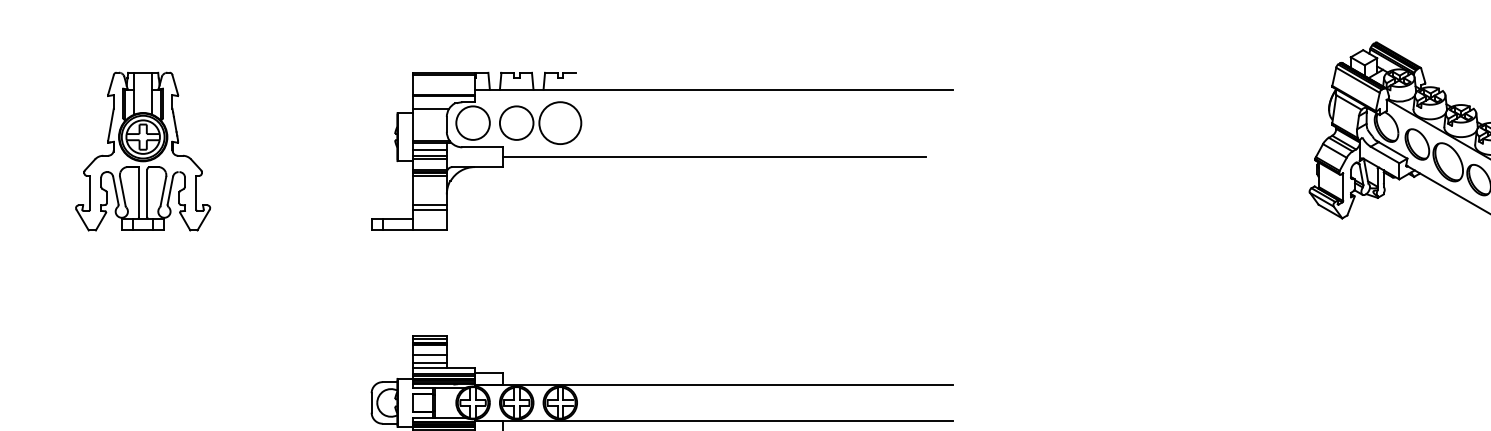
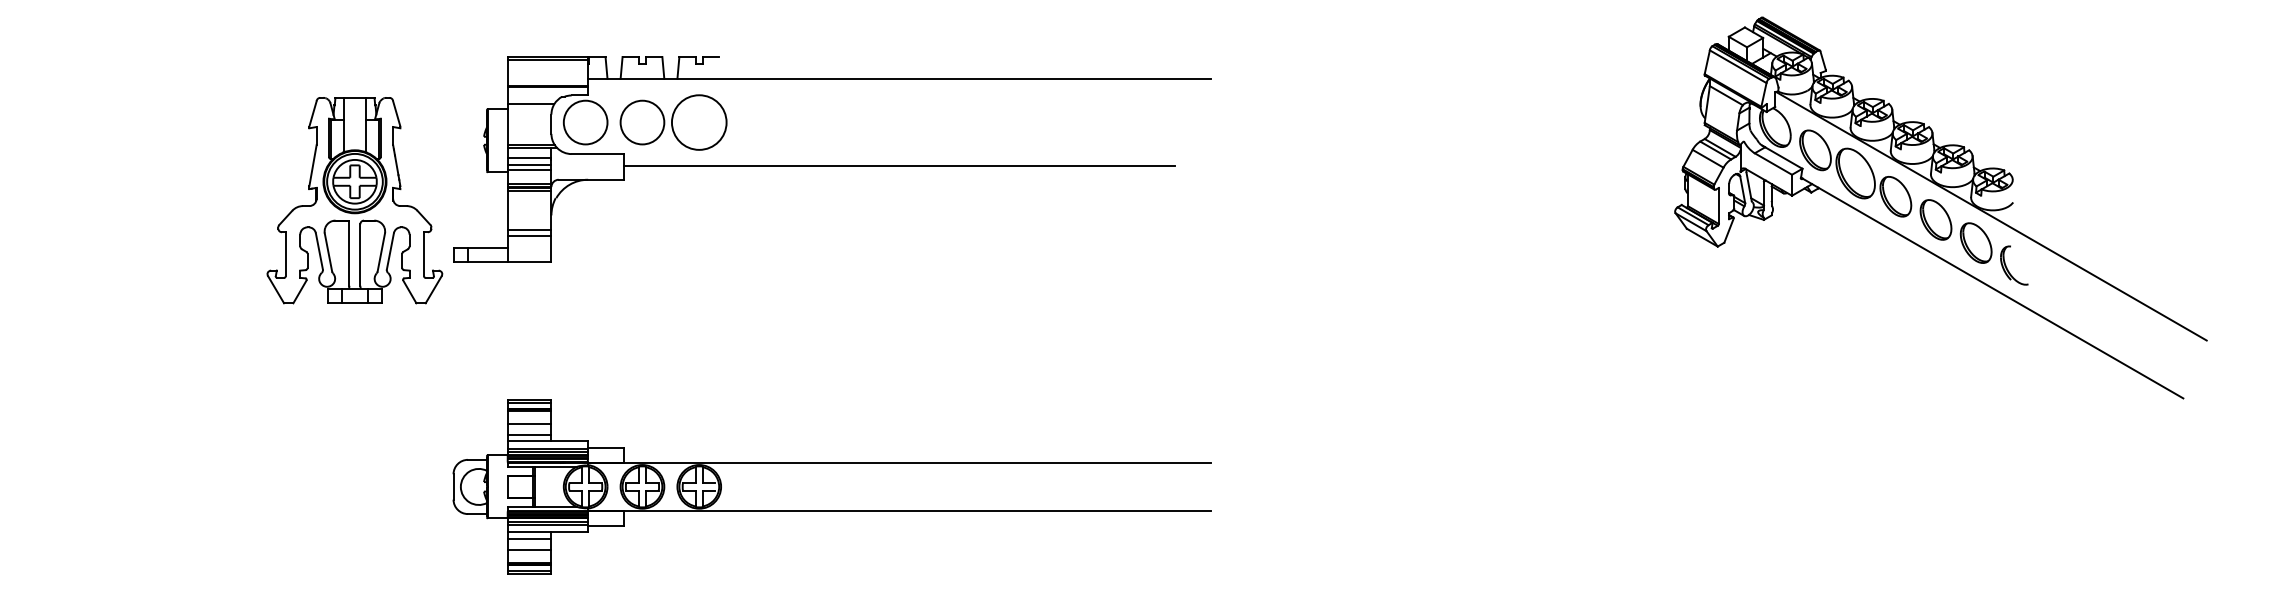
part: (142, 151) -> (354, 200), moved

